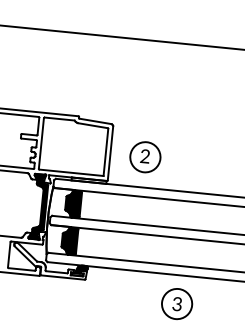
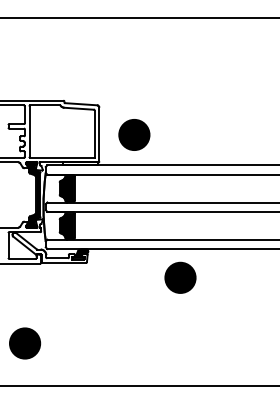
fill: (145, 156) -> (134, 134), added
fill: (177, 303) -> (180, 277), added

